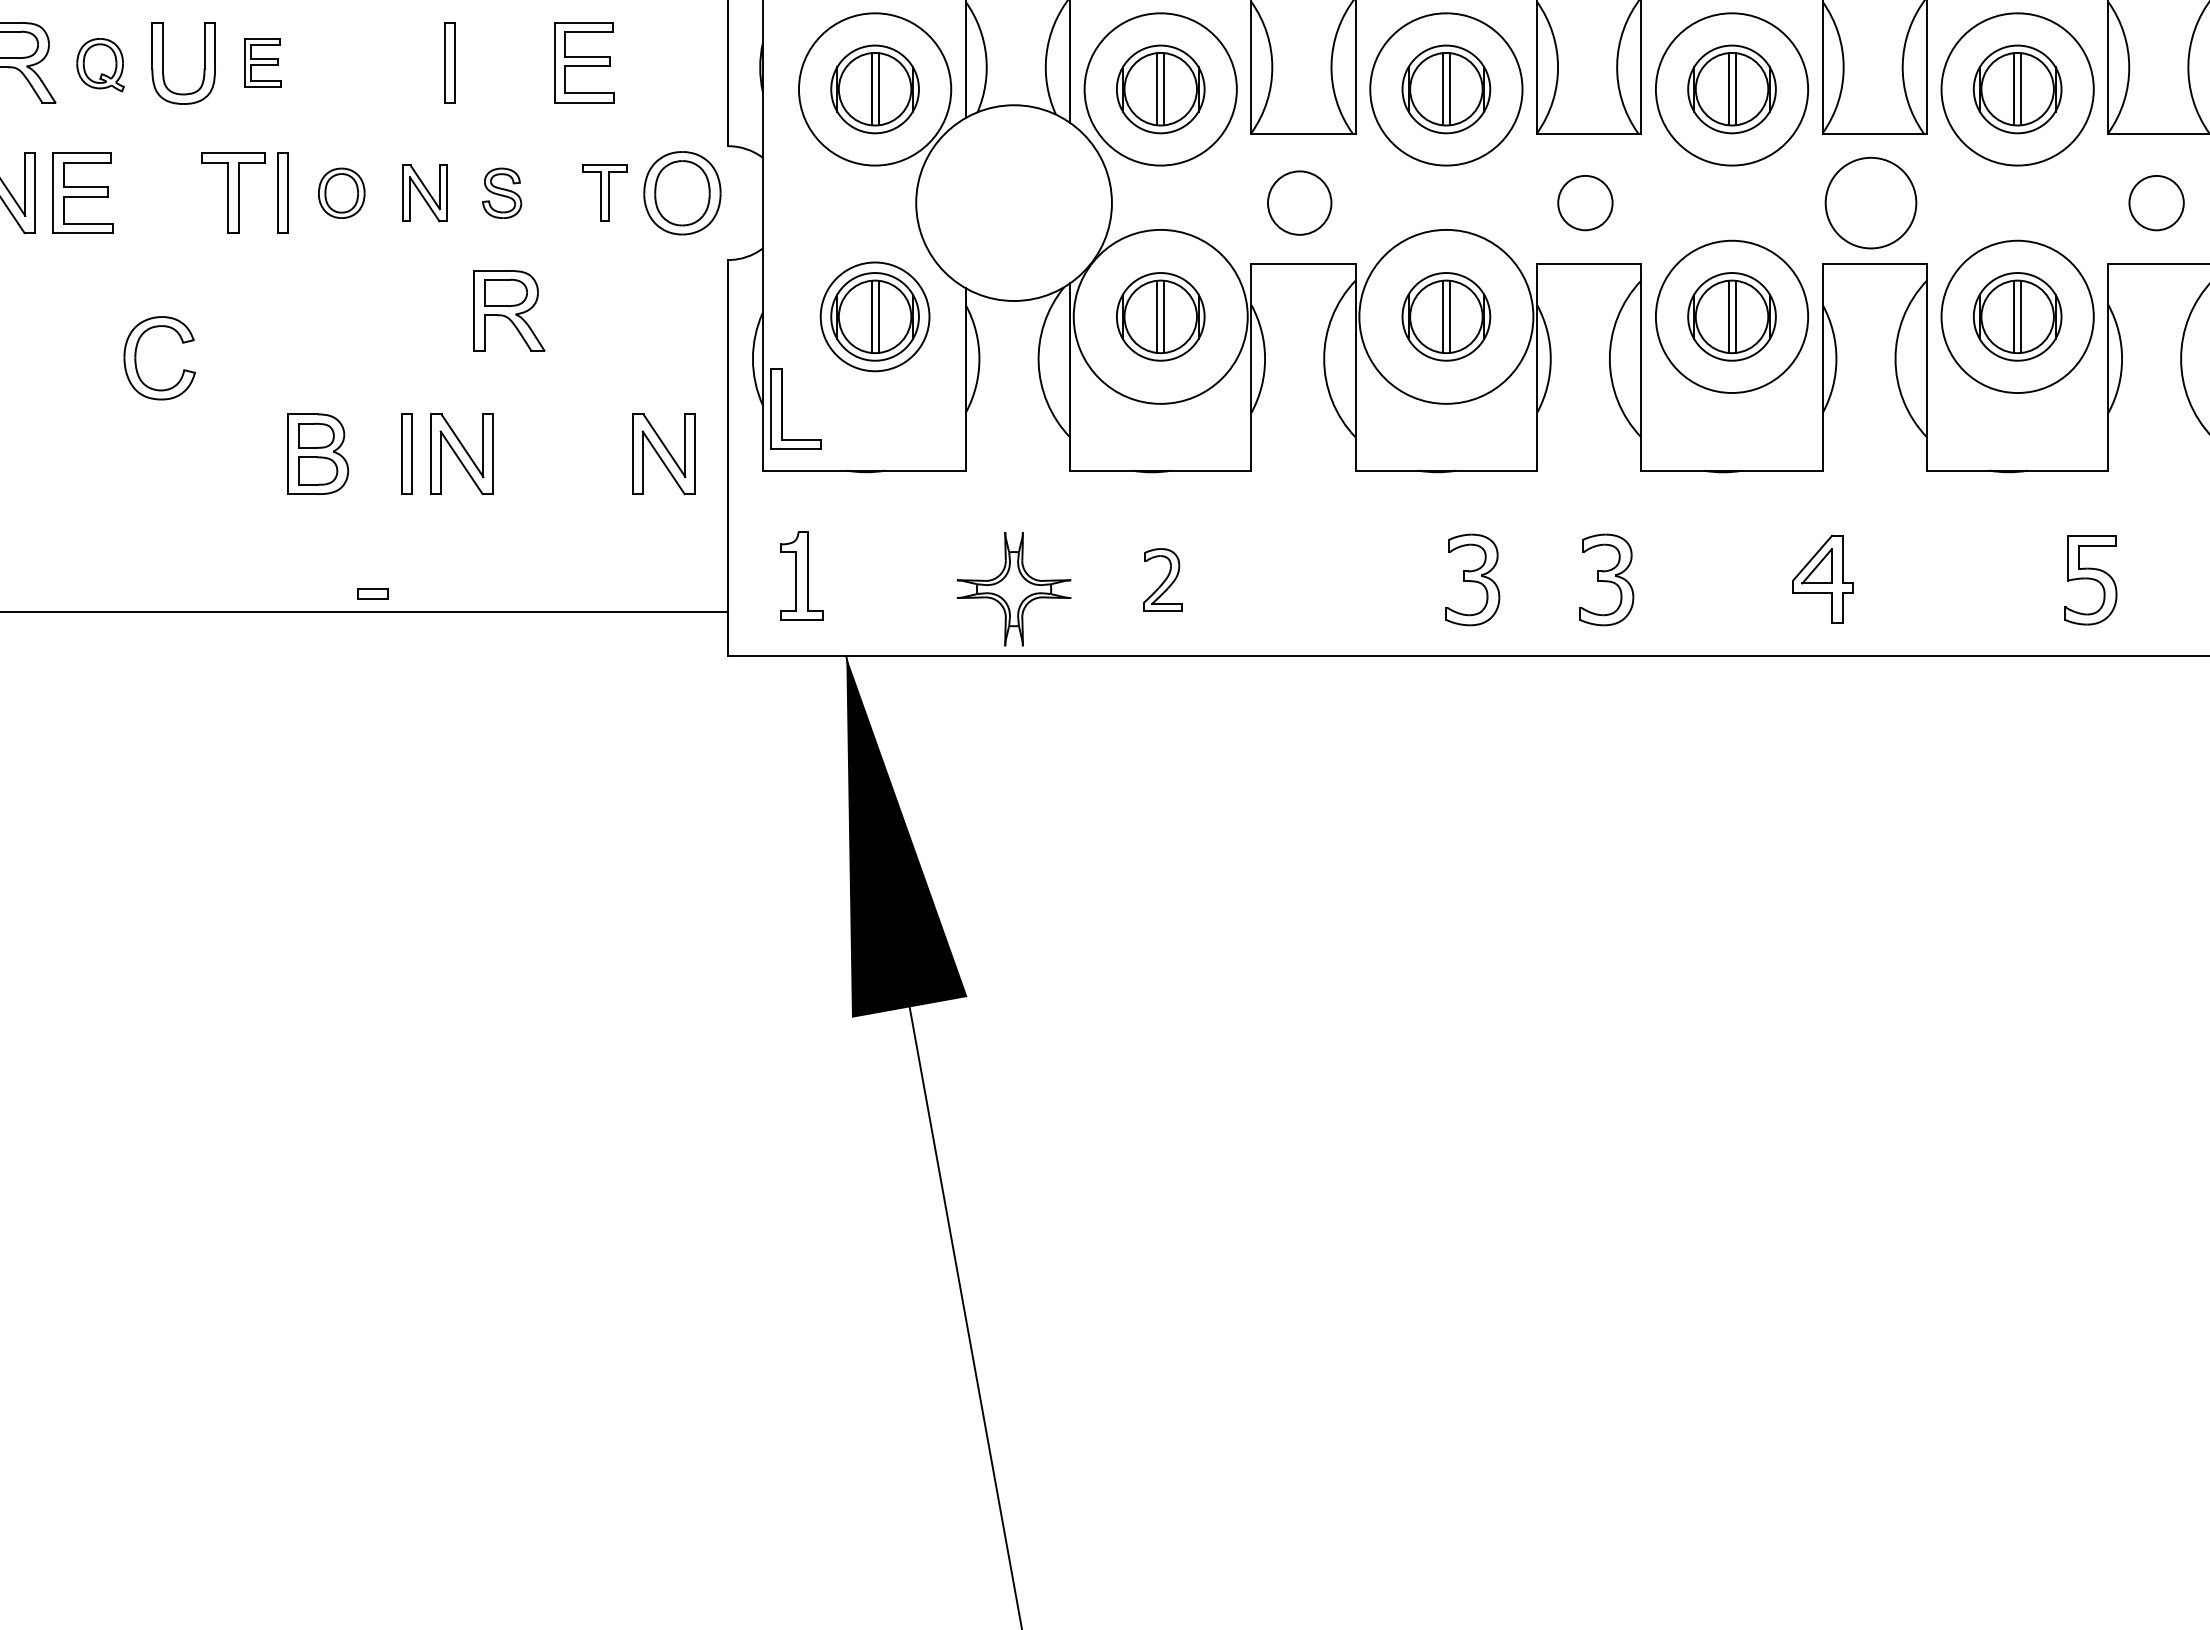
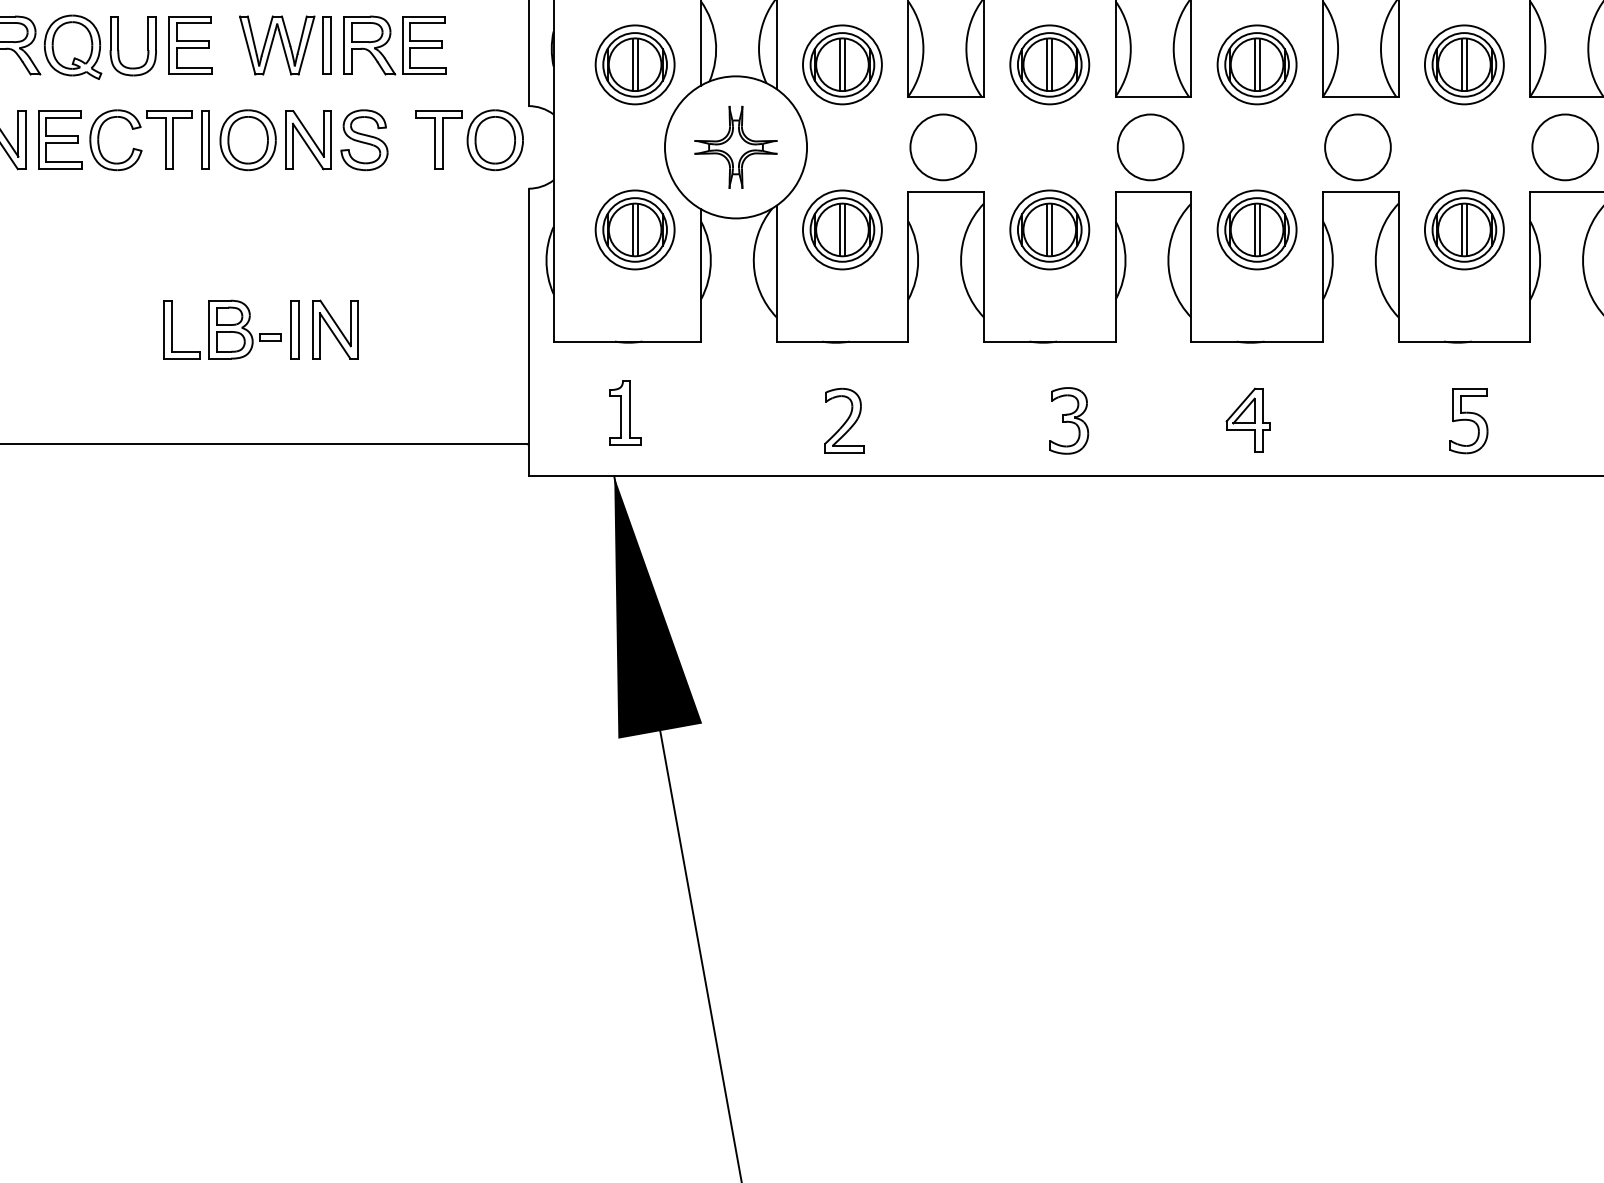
part: (375, 61) -> (272, 44), added
part: (262, 62) -> (190, 45), size x1.67
part: (100, 64) -> (72, 46), size x1.67
circle: (874, 89) -> (634, 64), size x0.71
circle: (1160, 89) -> (842, 64), size x0.71
circle: (1446, 89) -> (1049, 64), size x0.71
circle: (1731, 89) -> (1256, 64), size x0.71
circle: (2017, 89) -> (1464, 64), size x0.71
part: (604, 192) -> (438, 139), size x1.43
part: (341, 193) -> (247, 140), size x1.67
part: (424, 193) -> (308, 140), size x1.43
part: (501, 193) -> (363, 140), size x1.67
circle: (1299, 202) -> (943, 146), size x1.43
circle: (1585, 202) -> (1150, 146), size x1.67
circle: (2156, 202) -> (1565, 146), size x1.67
part: (509, 310) -> (369, 45), moved
circle: (1160, 316) -> (842, 229), size x0.62
circle: (1446, 316) -> (1049, 229), size x0.62
circle: (1731, 316) -> (1256, 229), size x0.71
circle: (2017, 316) -> (1464, 229), size x0.71
part: (136, 358) -> (99, 140), moved
part: (782, 408) -> (172, 329), moved
part: (663, 454) -> (481, 329), removed
part: (801, 575) -> (625, 412), moved
part: (1822, 578) -> (1248, 419), moved
part: (1162, 579) -> (843, 420), size x1.43
part: (1606, 579) -> (1165, 420), removed
part: (2090, 580) -> (1468, 421), moved
part: (1013, 589) -> (735, 147), moved
part: (372, 593) -> (270, 337), moved

